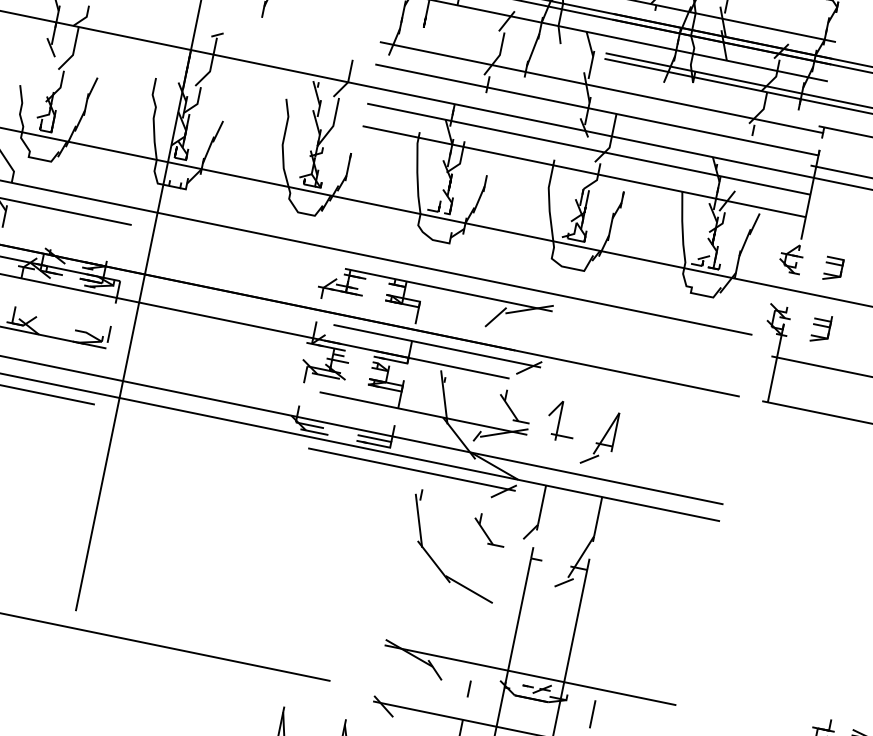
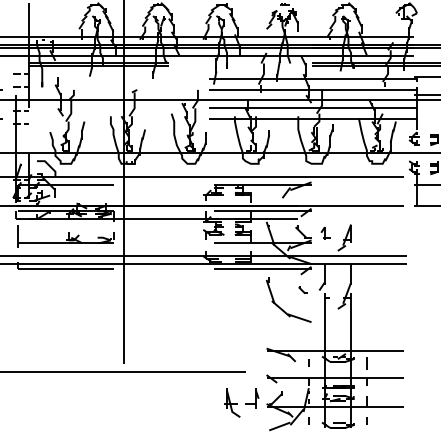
part: (561, 420) -> (325, 233), size x0.7
part: (489, 530) -> (303, 289), size x0.6

